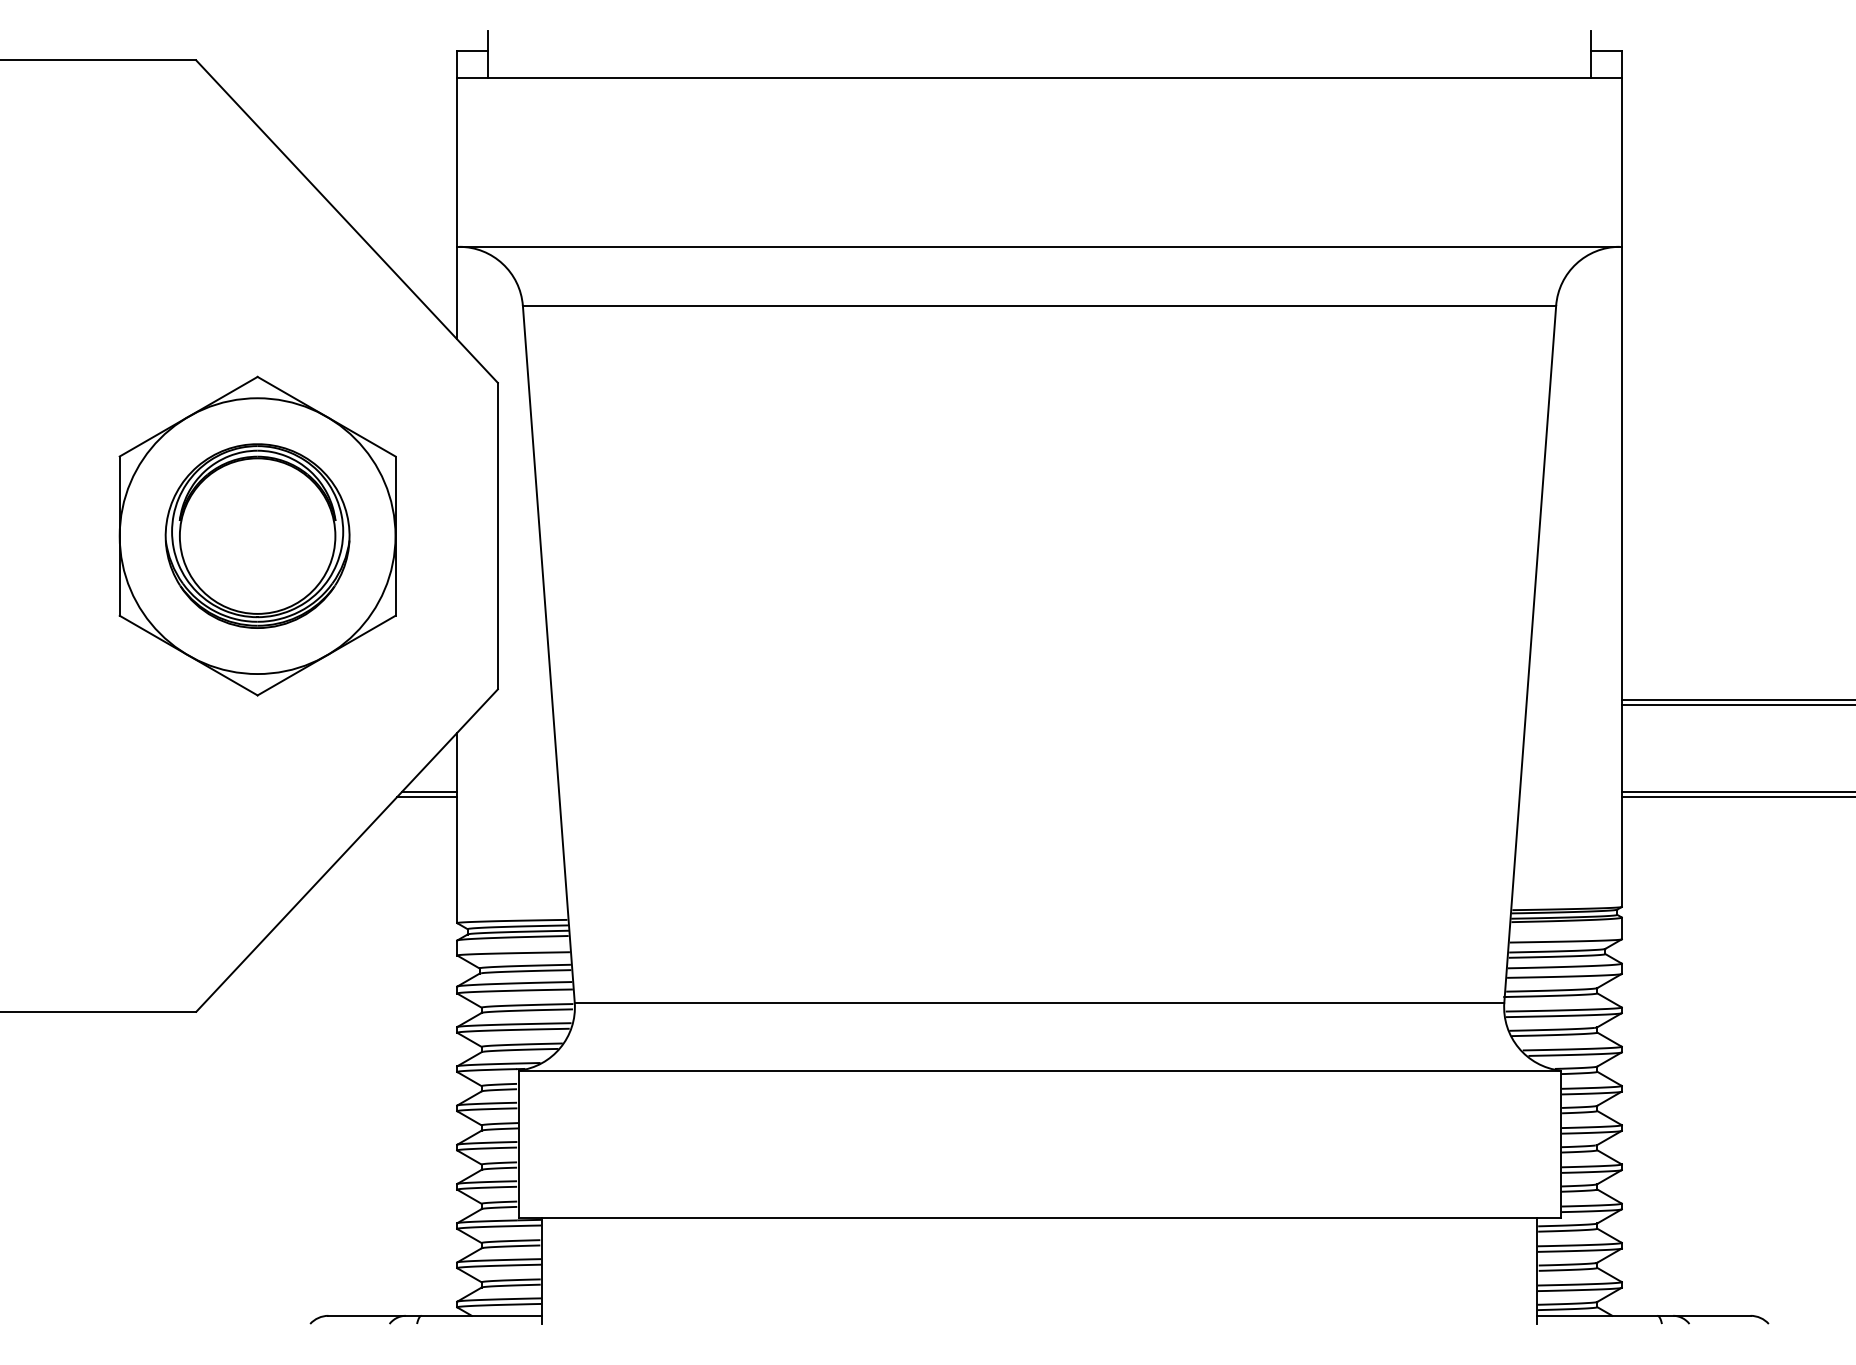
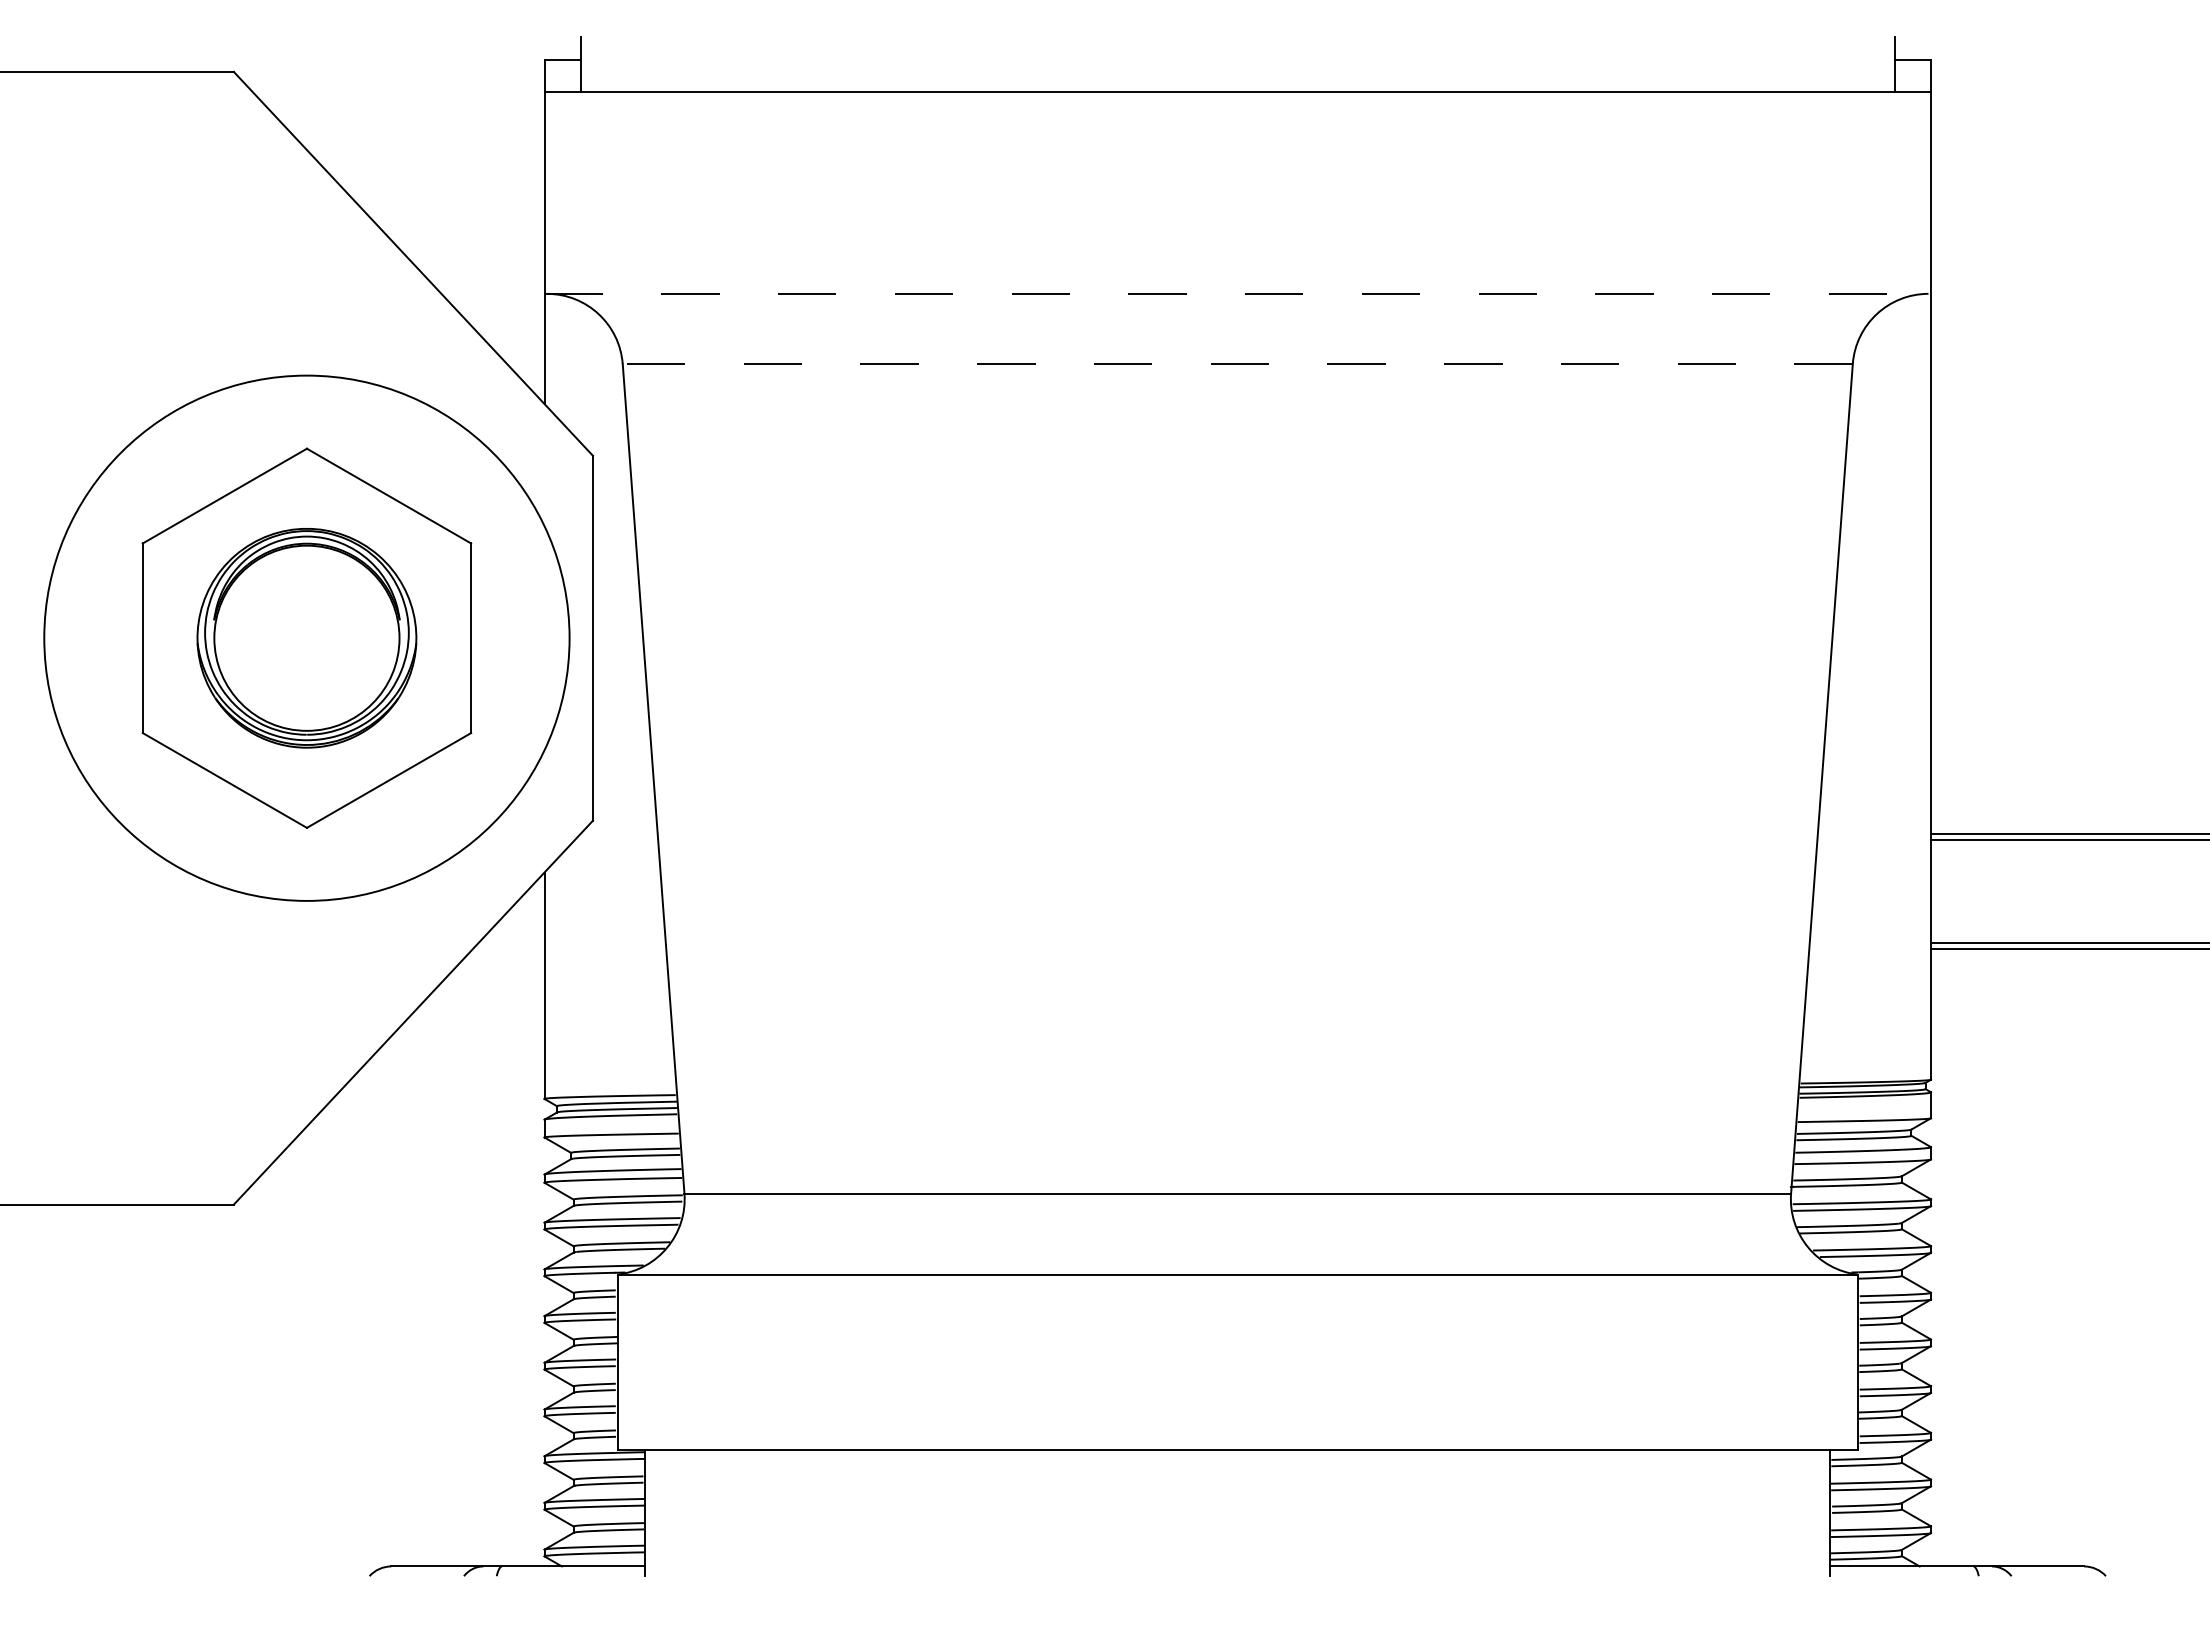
line: (1040, 246) -> (1238, 293), solid -> dashed
line: (1039, 306) -> (1237, 364), solid -> dashed
circle: (257, 536) -> (306, 638), size x1.6
line: (429, 792) -> (511, 943), removed
line: (426, 797) -> (508, 949), removed

